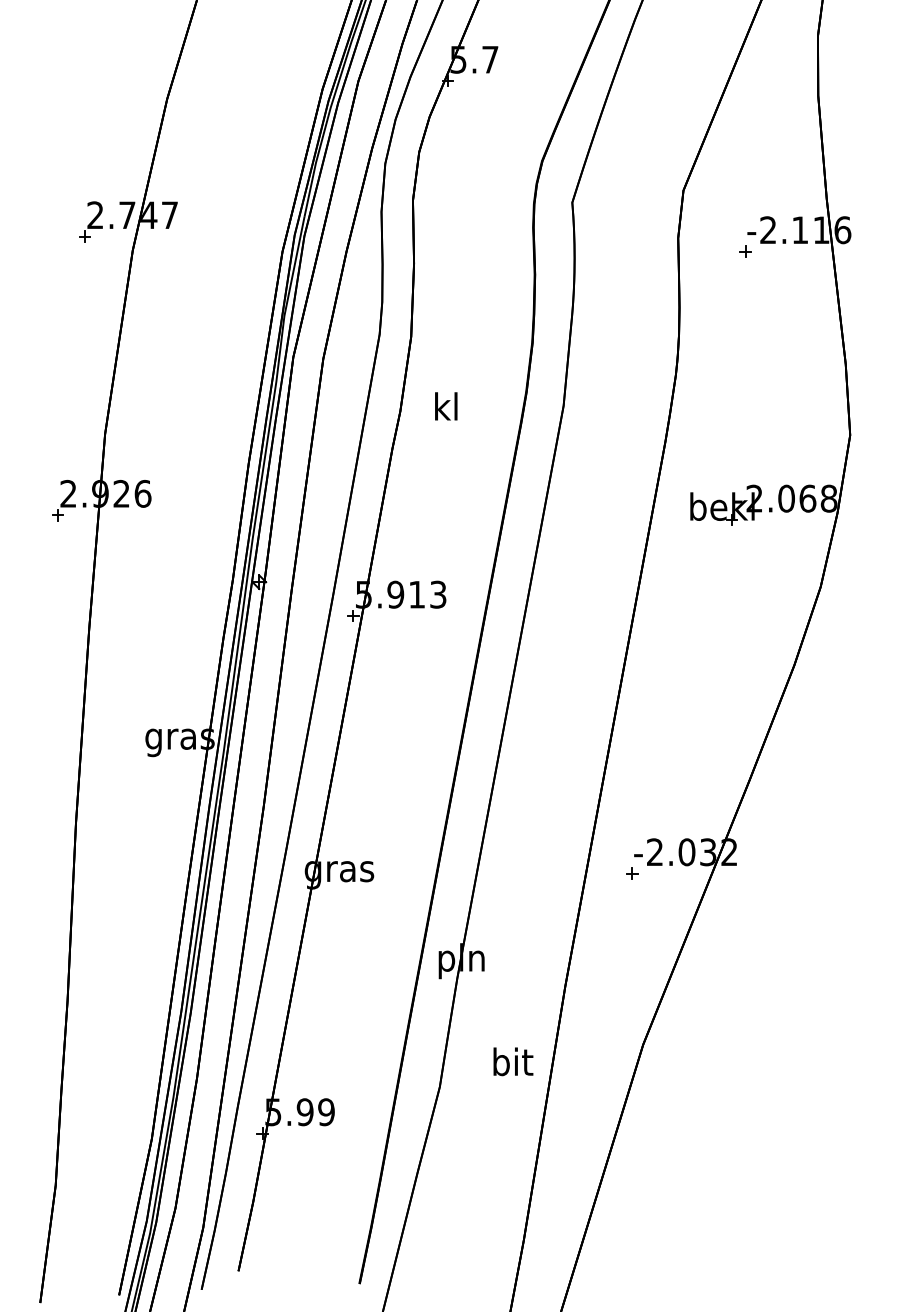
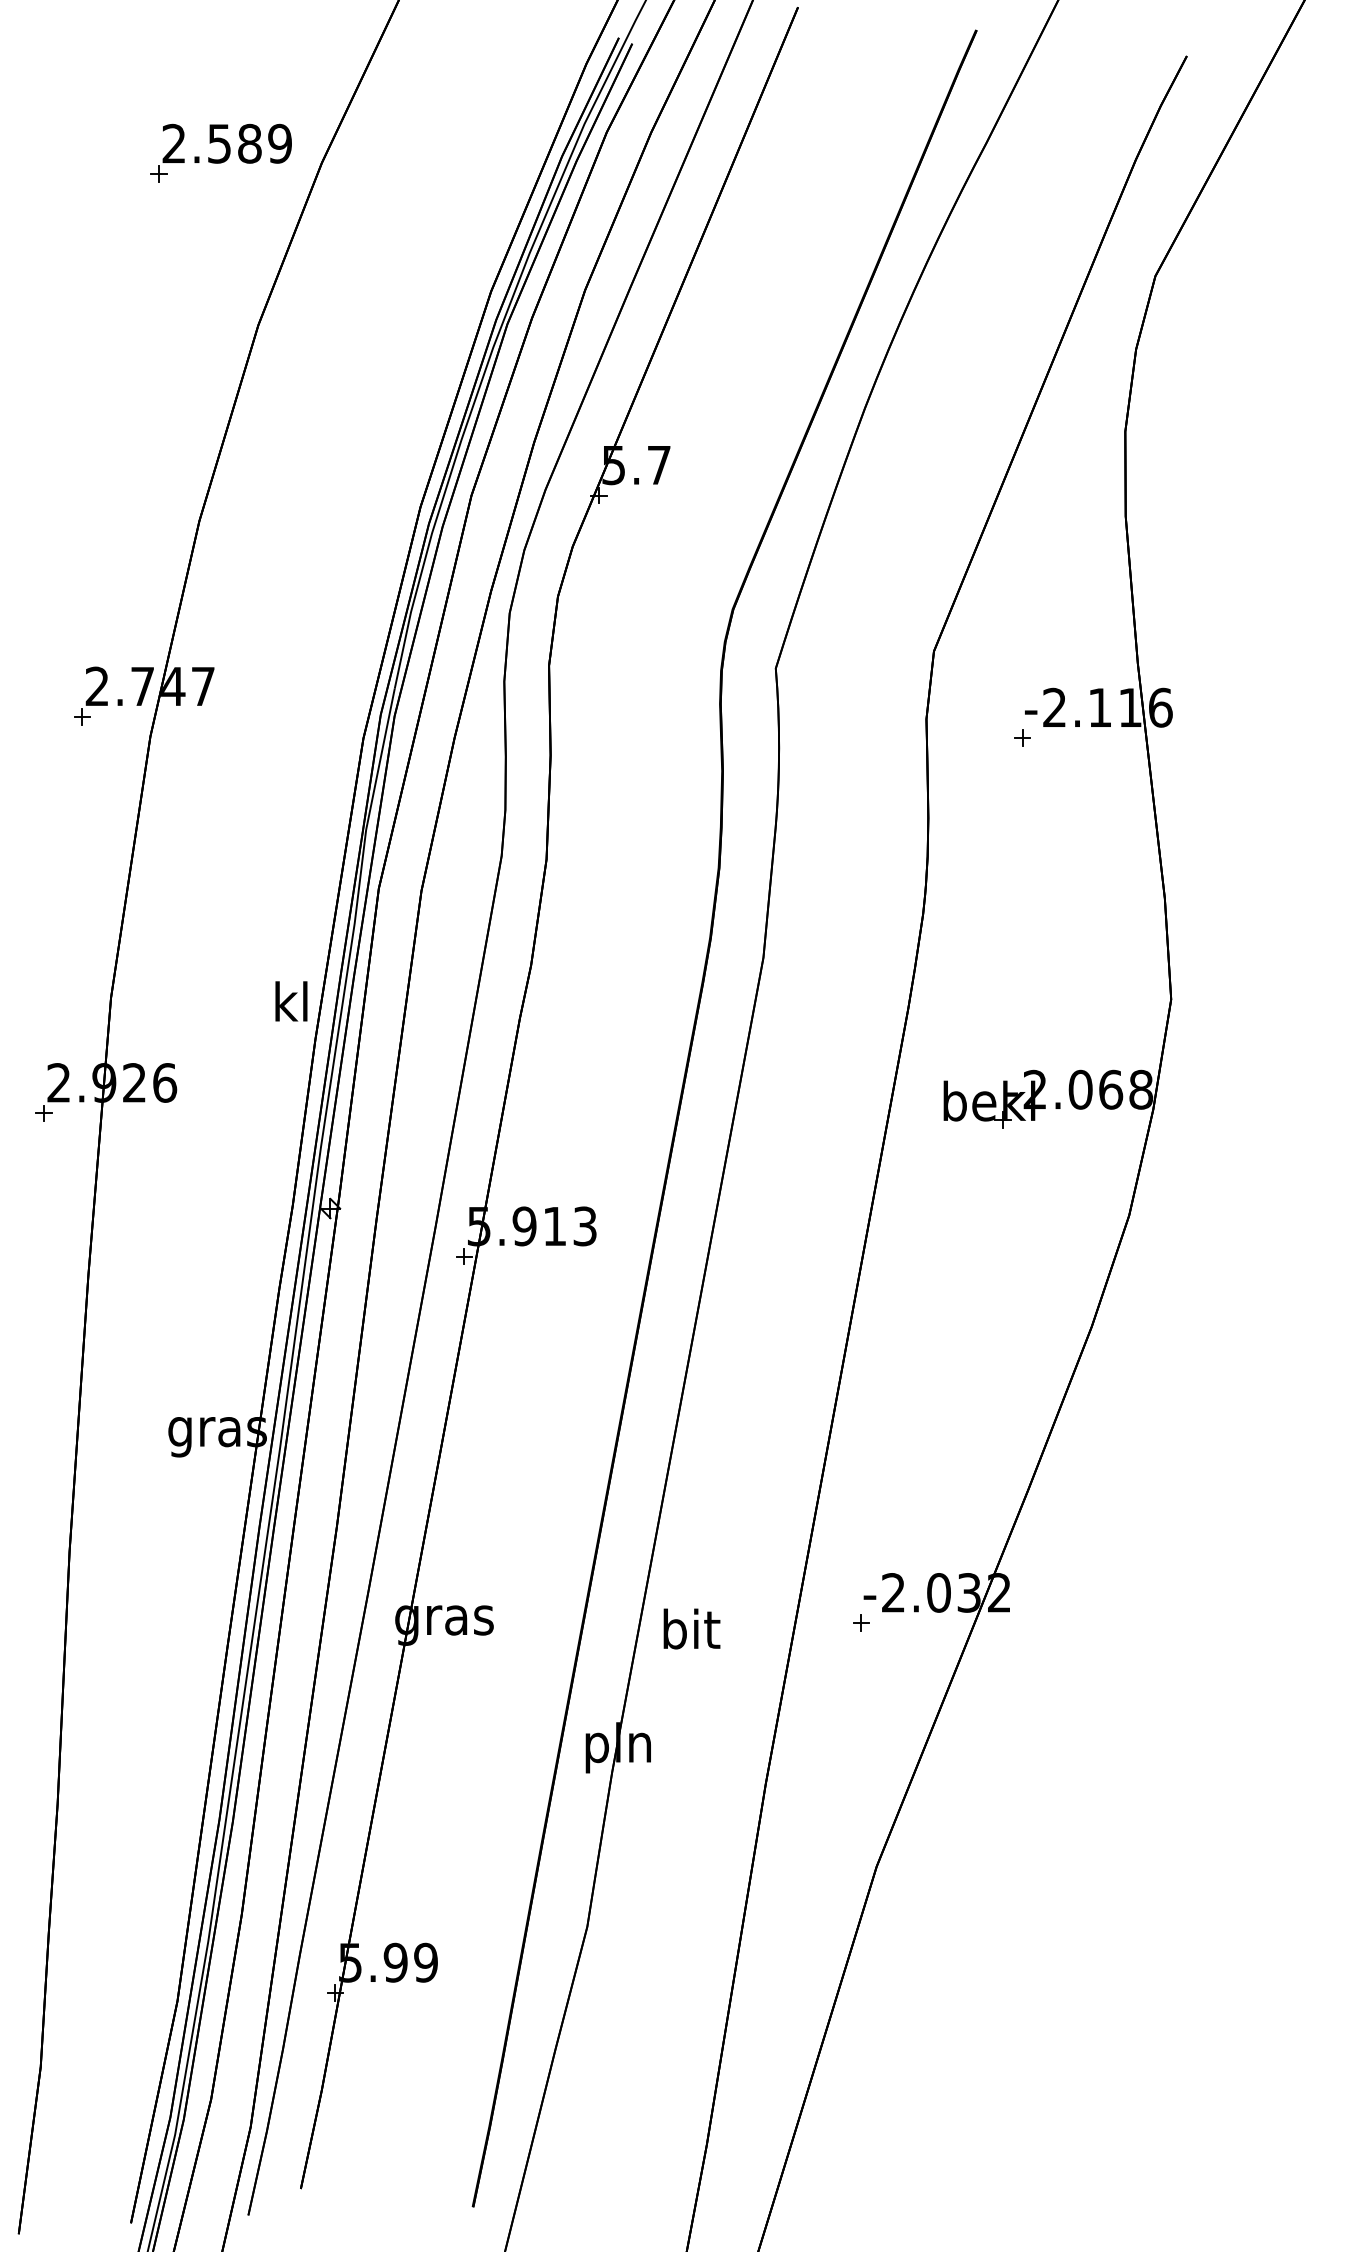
text: (446, 406) -> (291, 1001), moved
text: (513, 1061) -> (691, 1628), moved

